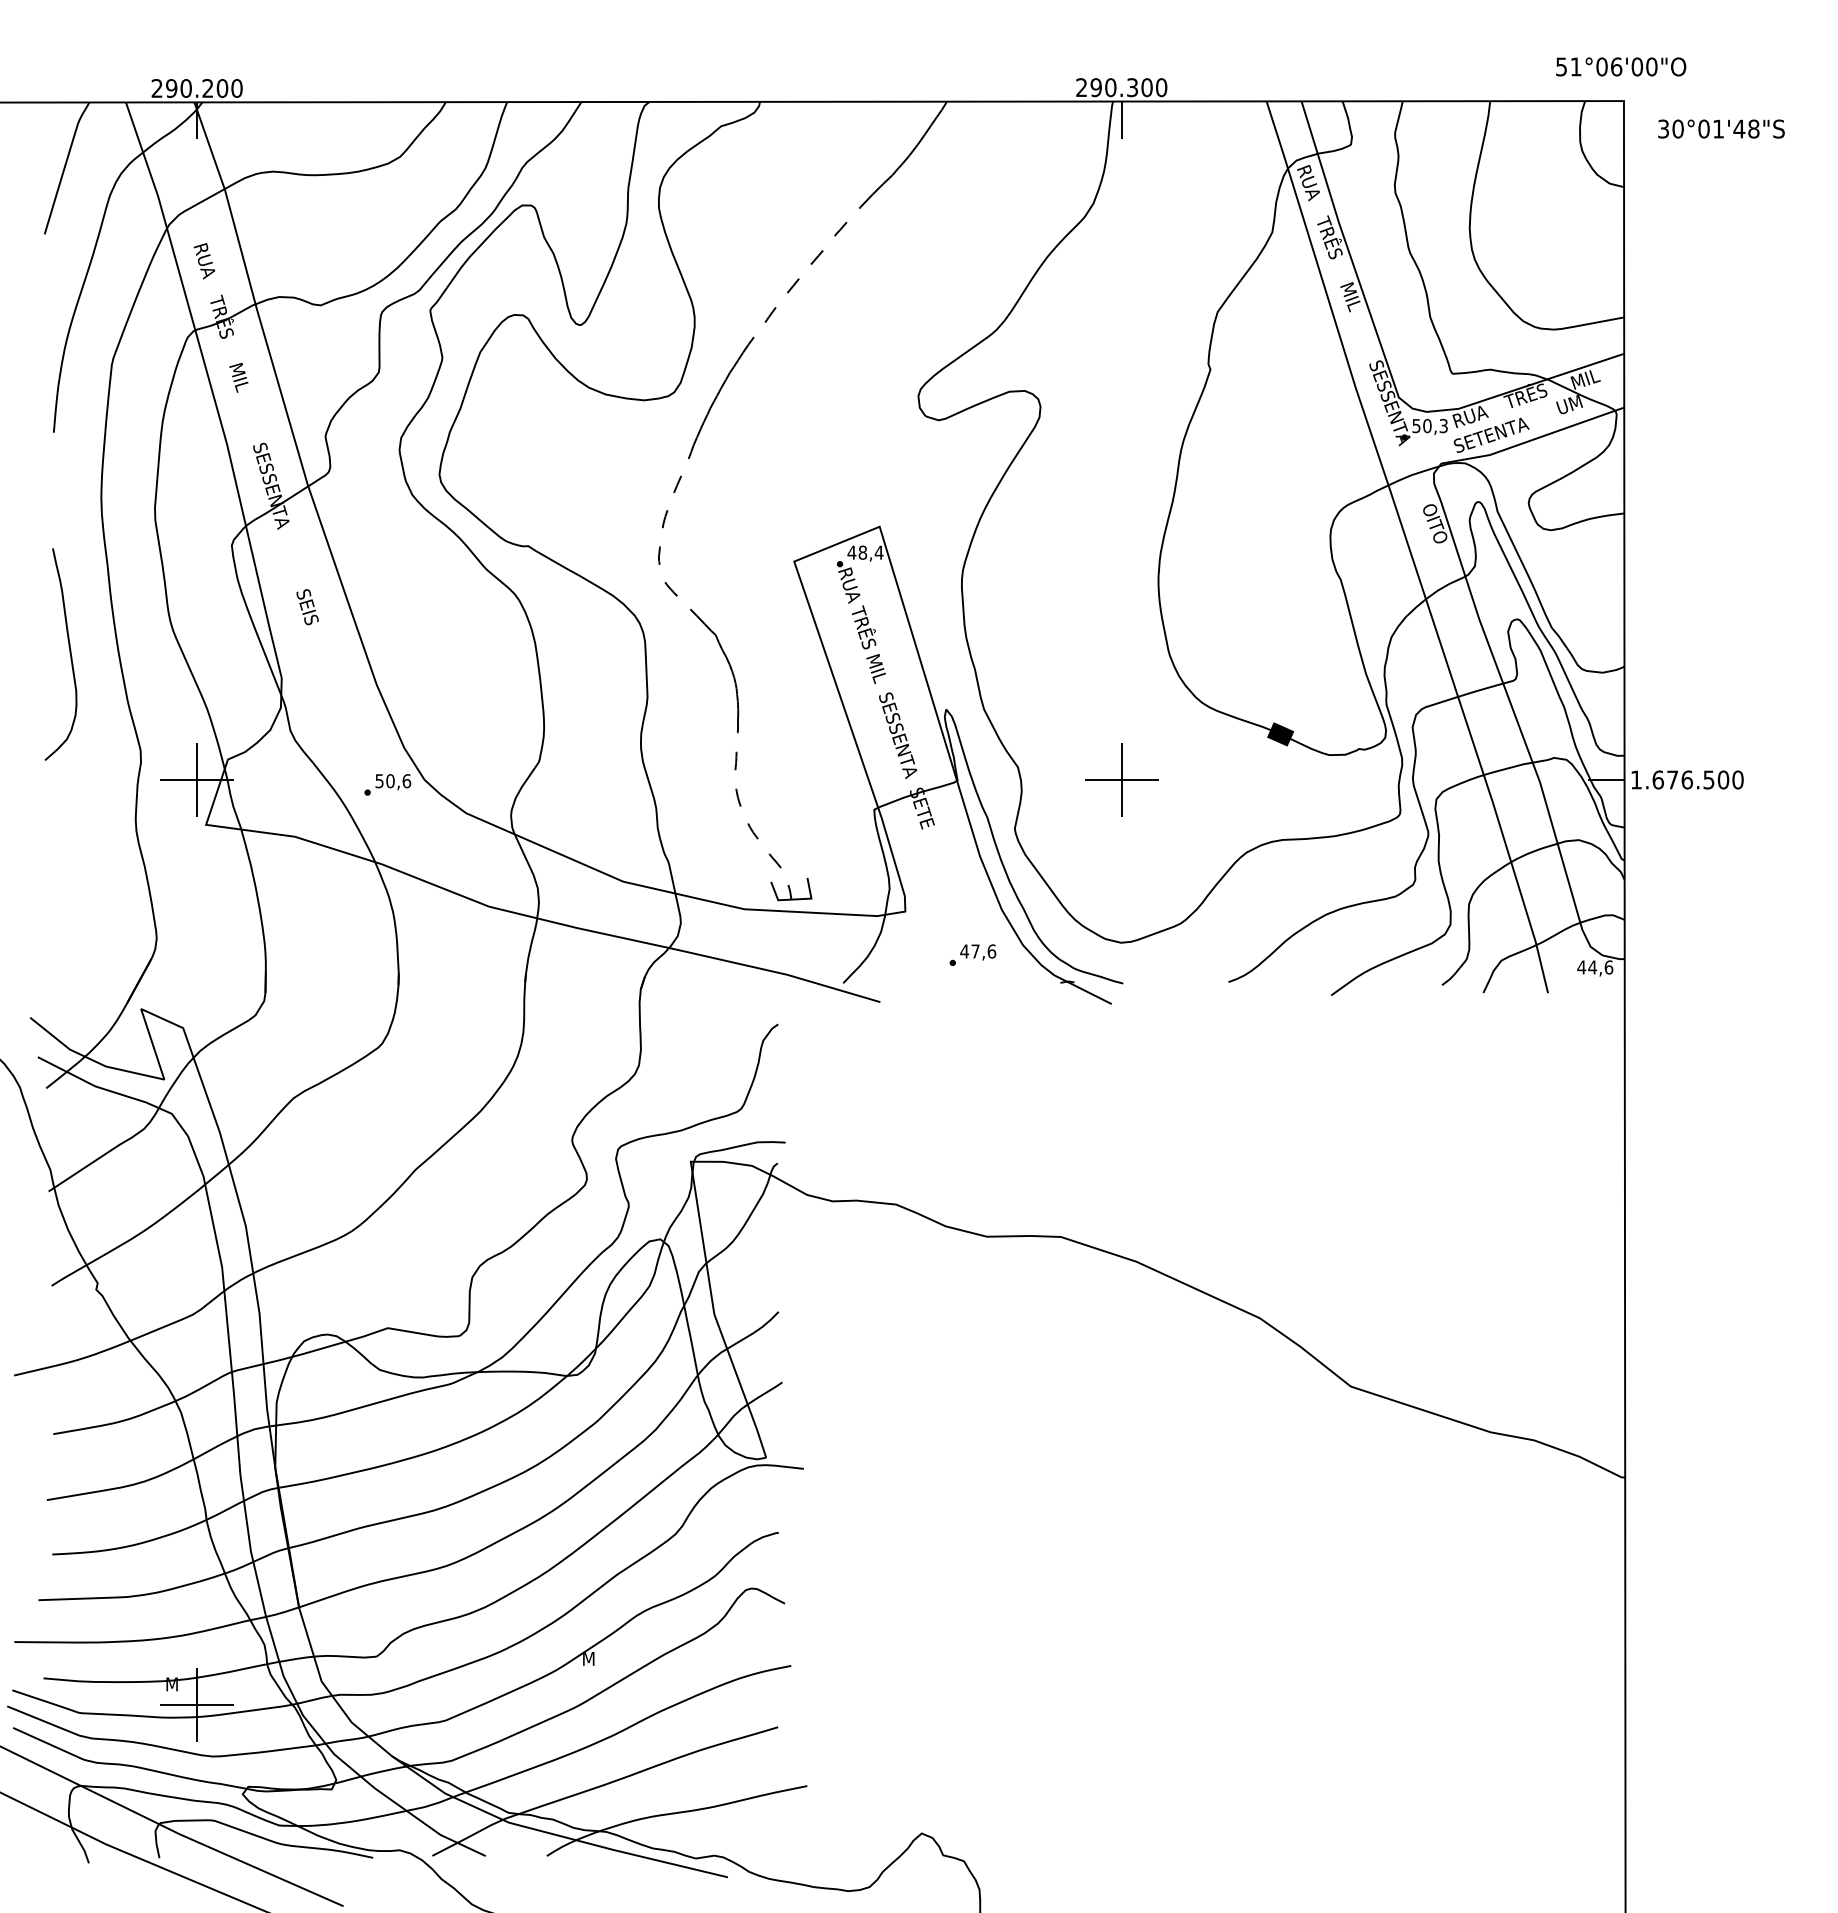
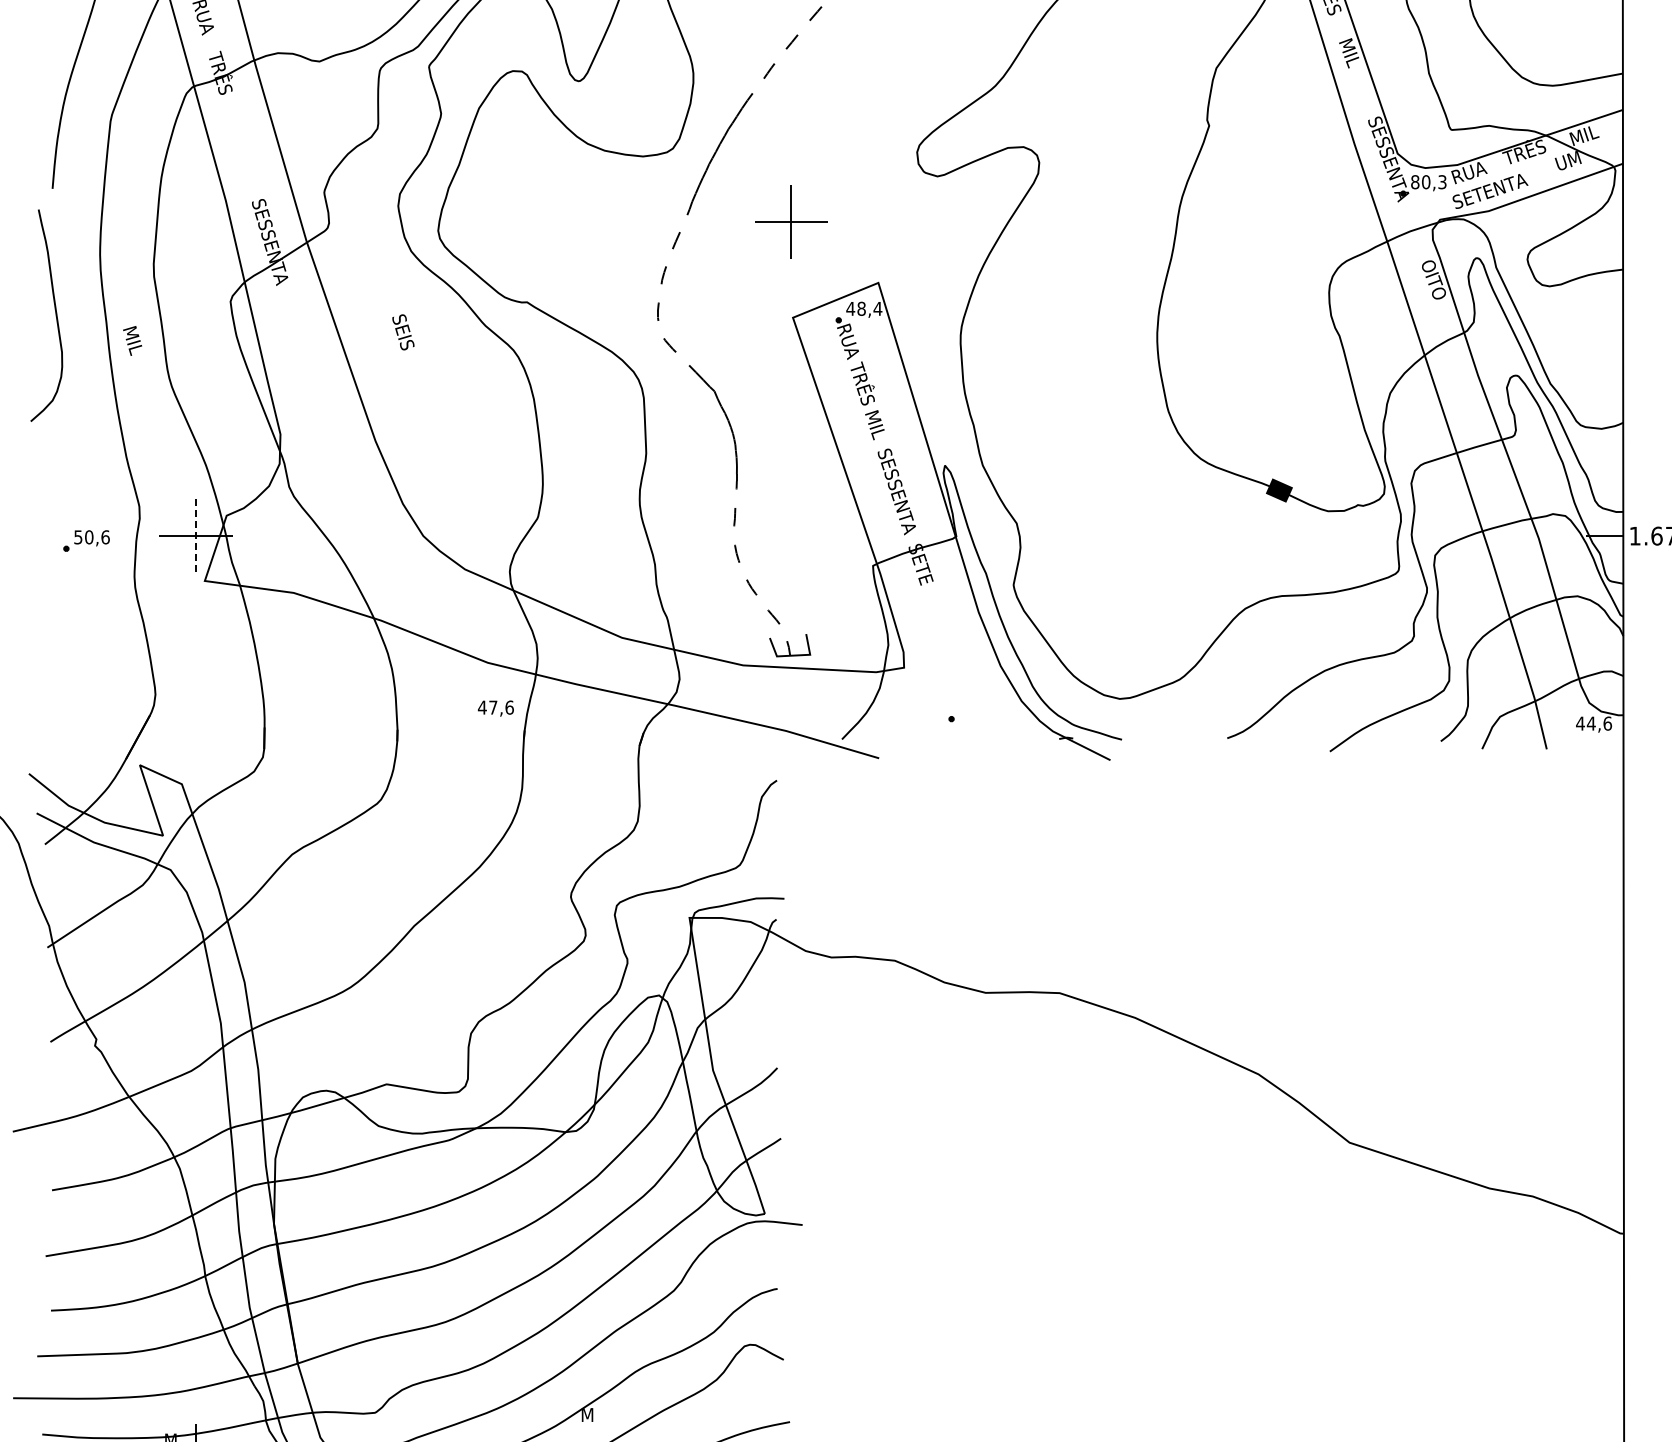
text: (238, 377) -> (132, 340), moved
text: (1416, 425) -> (1415, 181), 50,3 -> 80,3
text: (307, 607) -> (403, 332), moved
curve: (69, 653) -> (55, 314), moved
part: (1121, 779) -> (791, 221), moved
line: (197, 780) -> (196, 536), solid -> dashed
part: (387, 784) -> (86, 540), moved
text: (978, 952) -> (496, 708), moved

